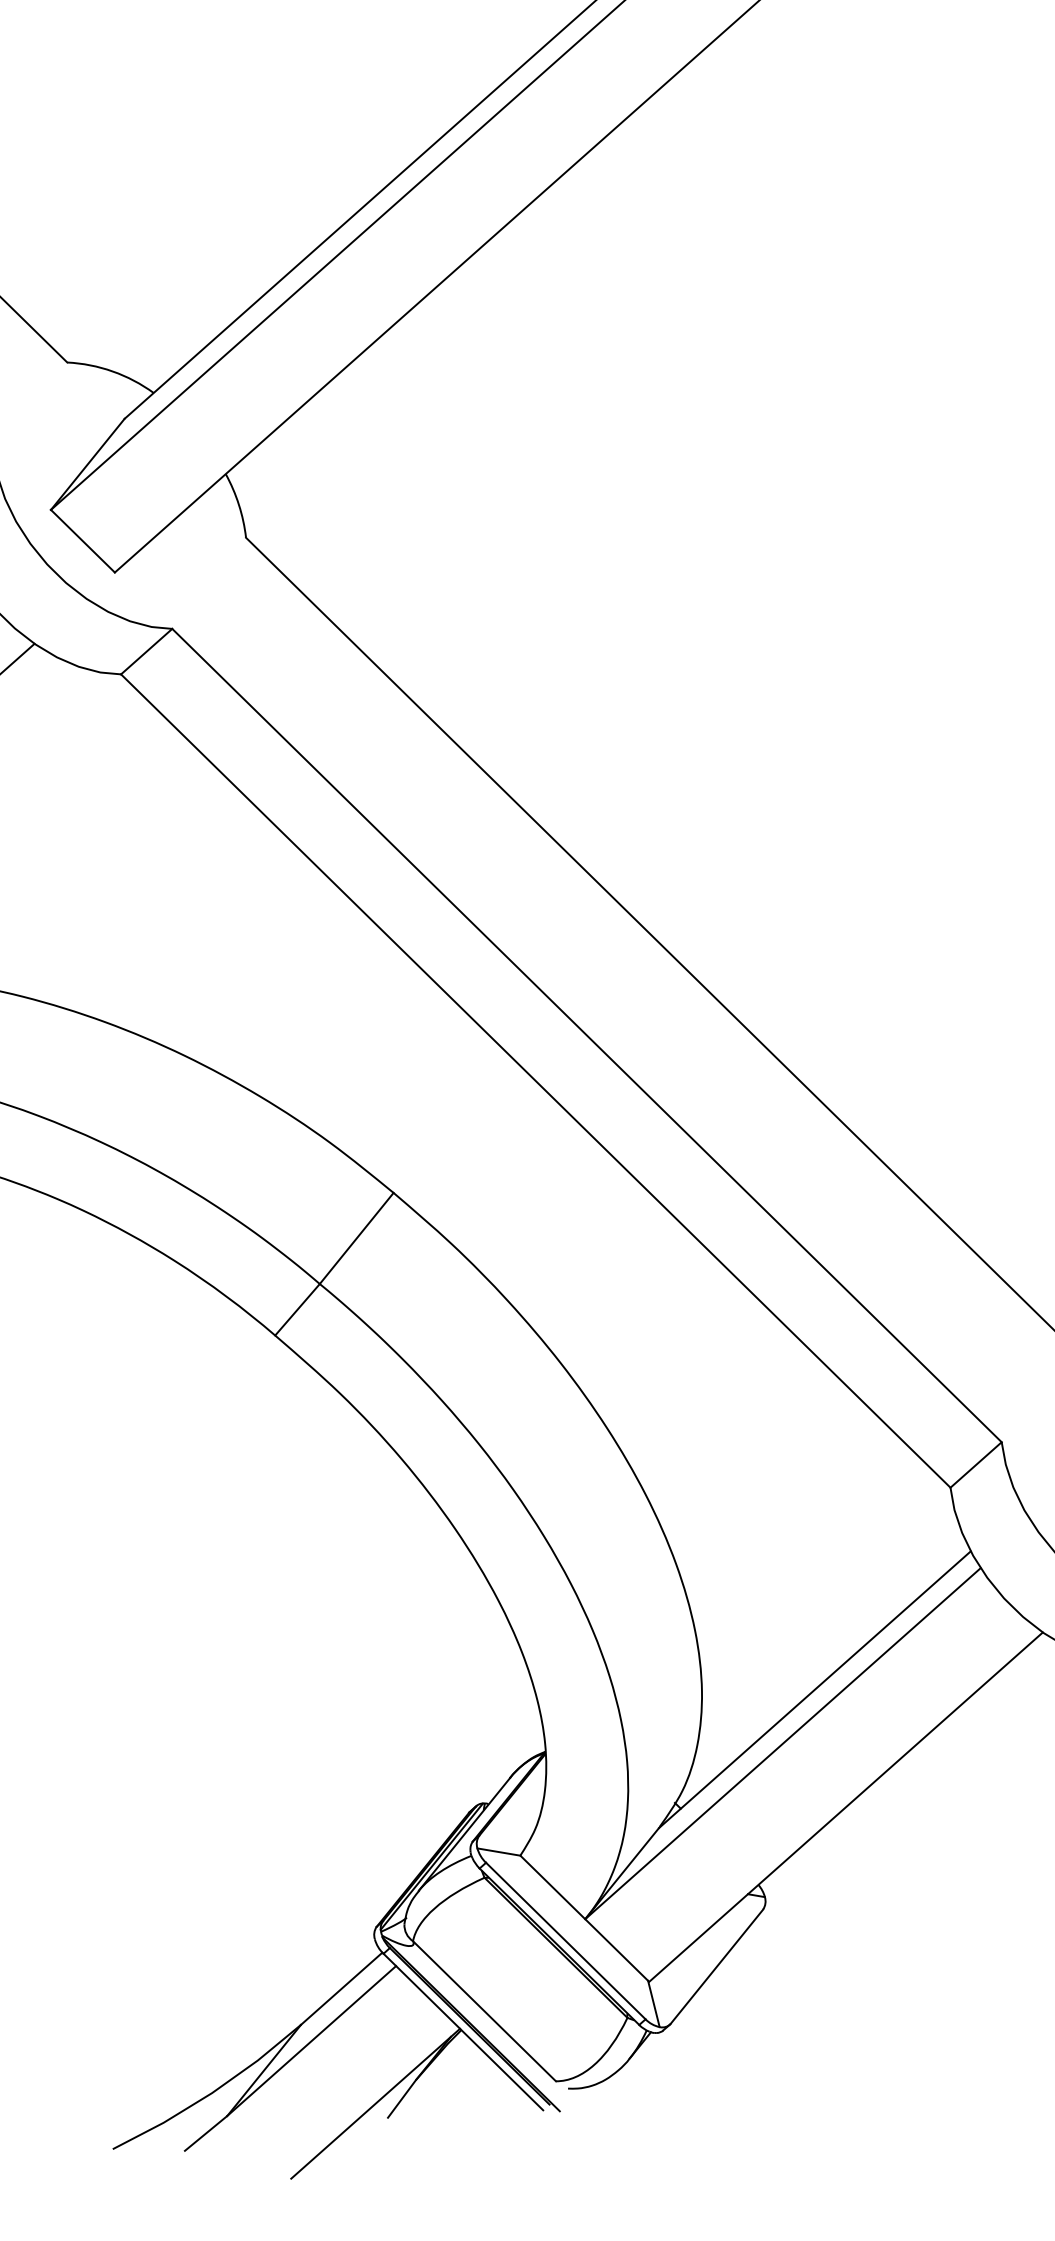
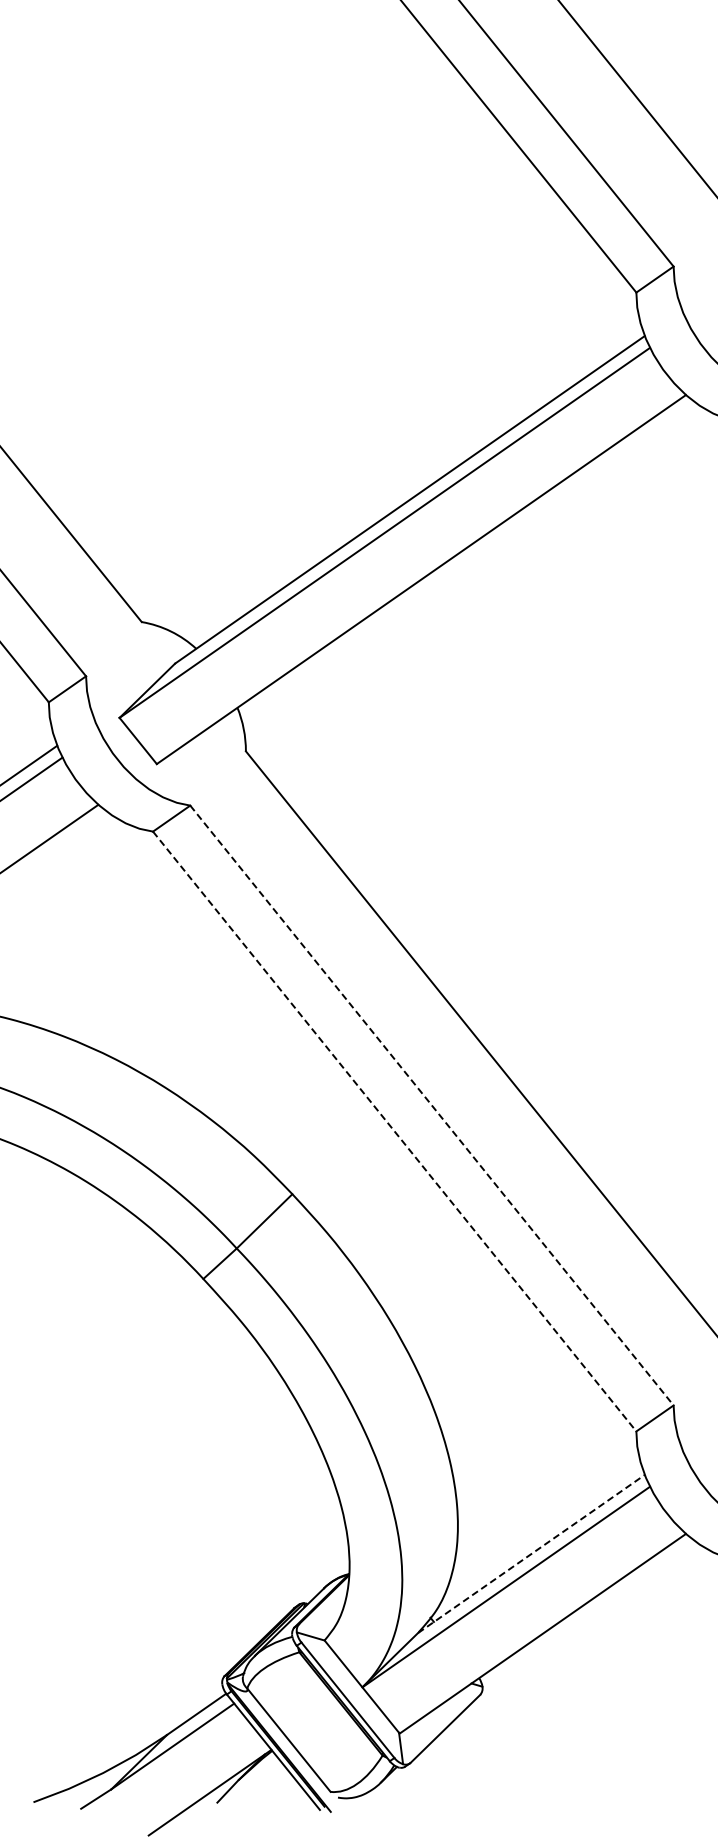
line: (587, 1035) -> (432, 1105), solid -> dashed
line: (536, 1080) -> (395, 1131), solid -> dashed
line: (814, 1688) -> (531, 1553), solid -> dashed

